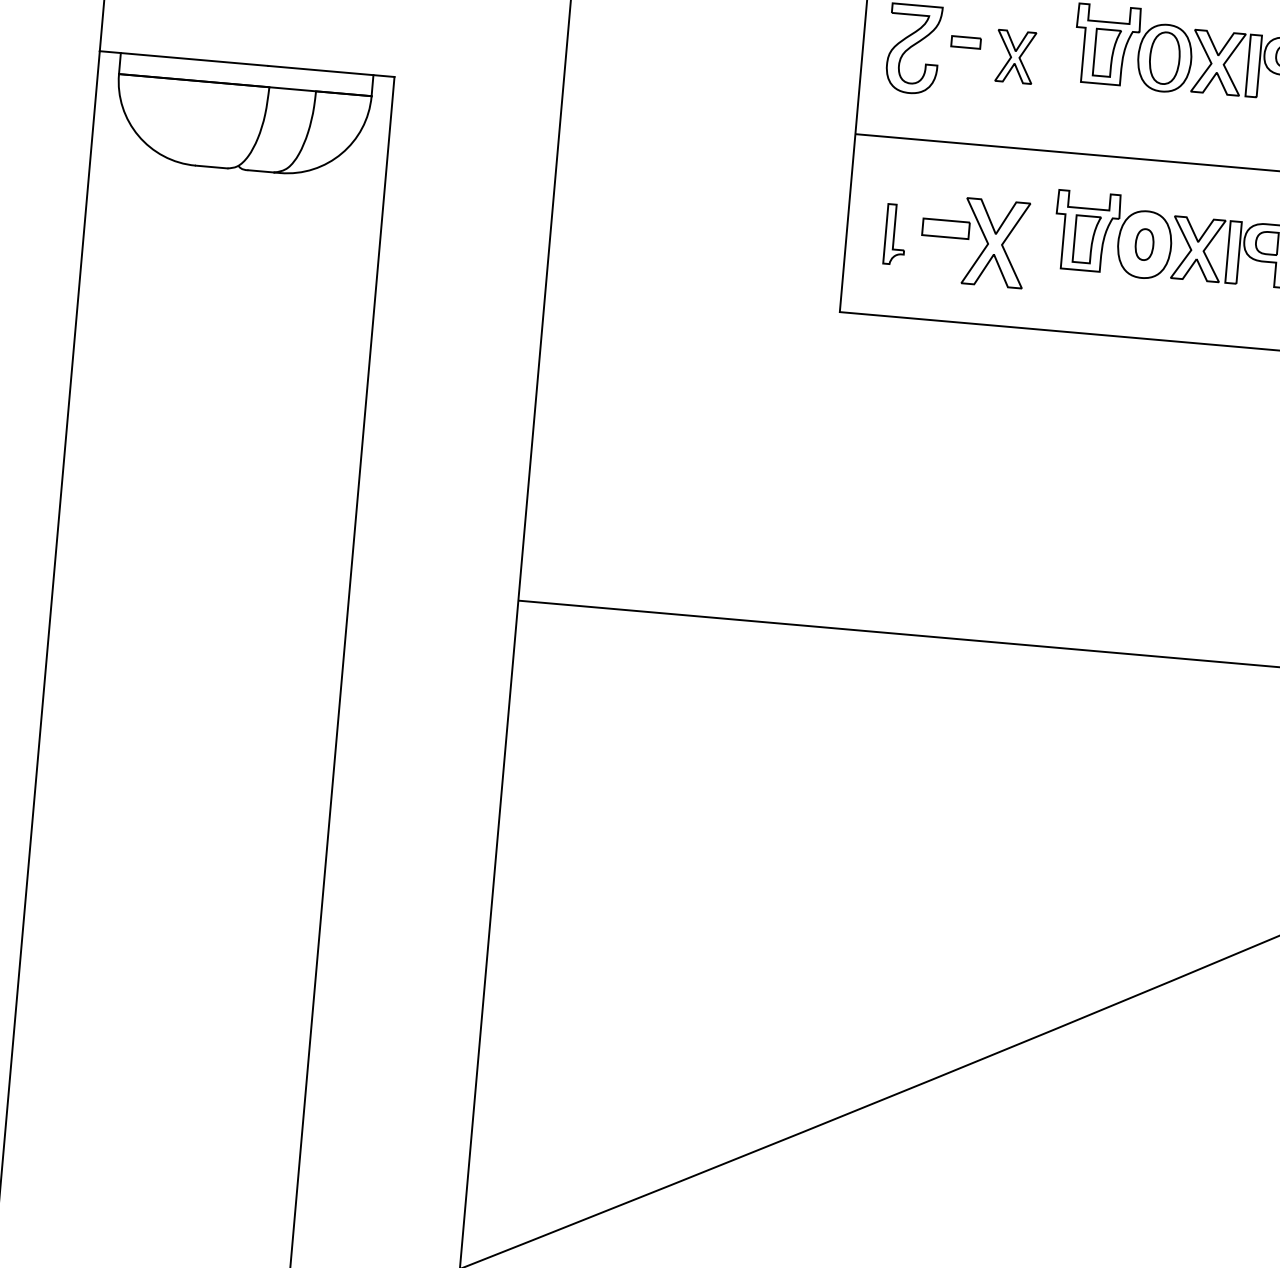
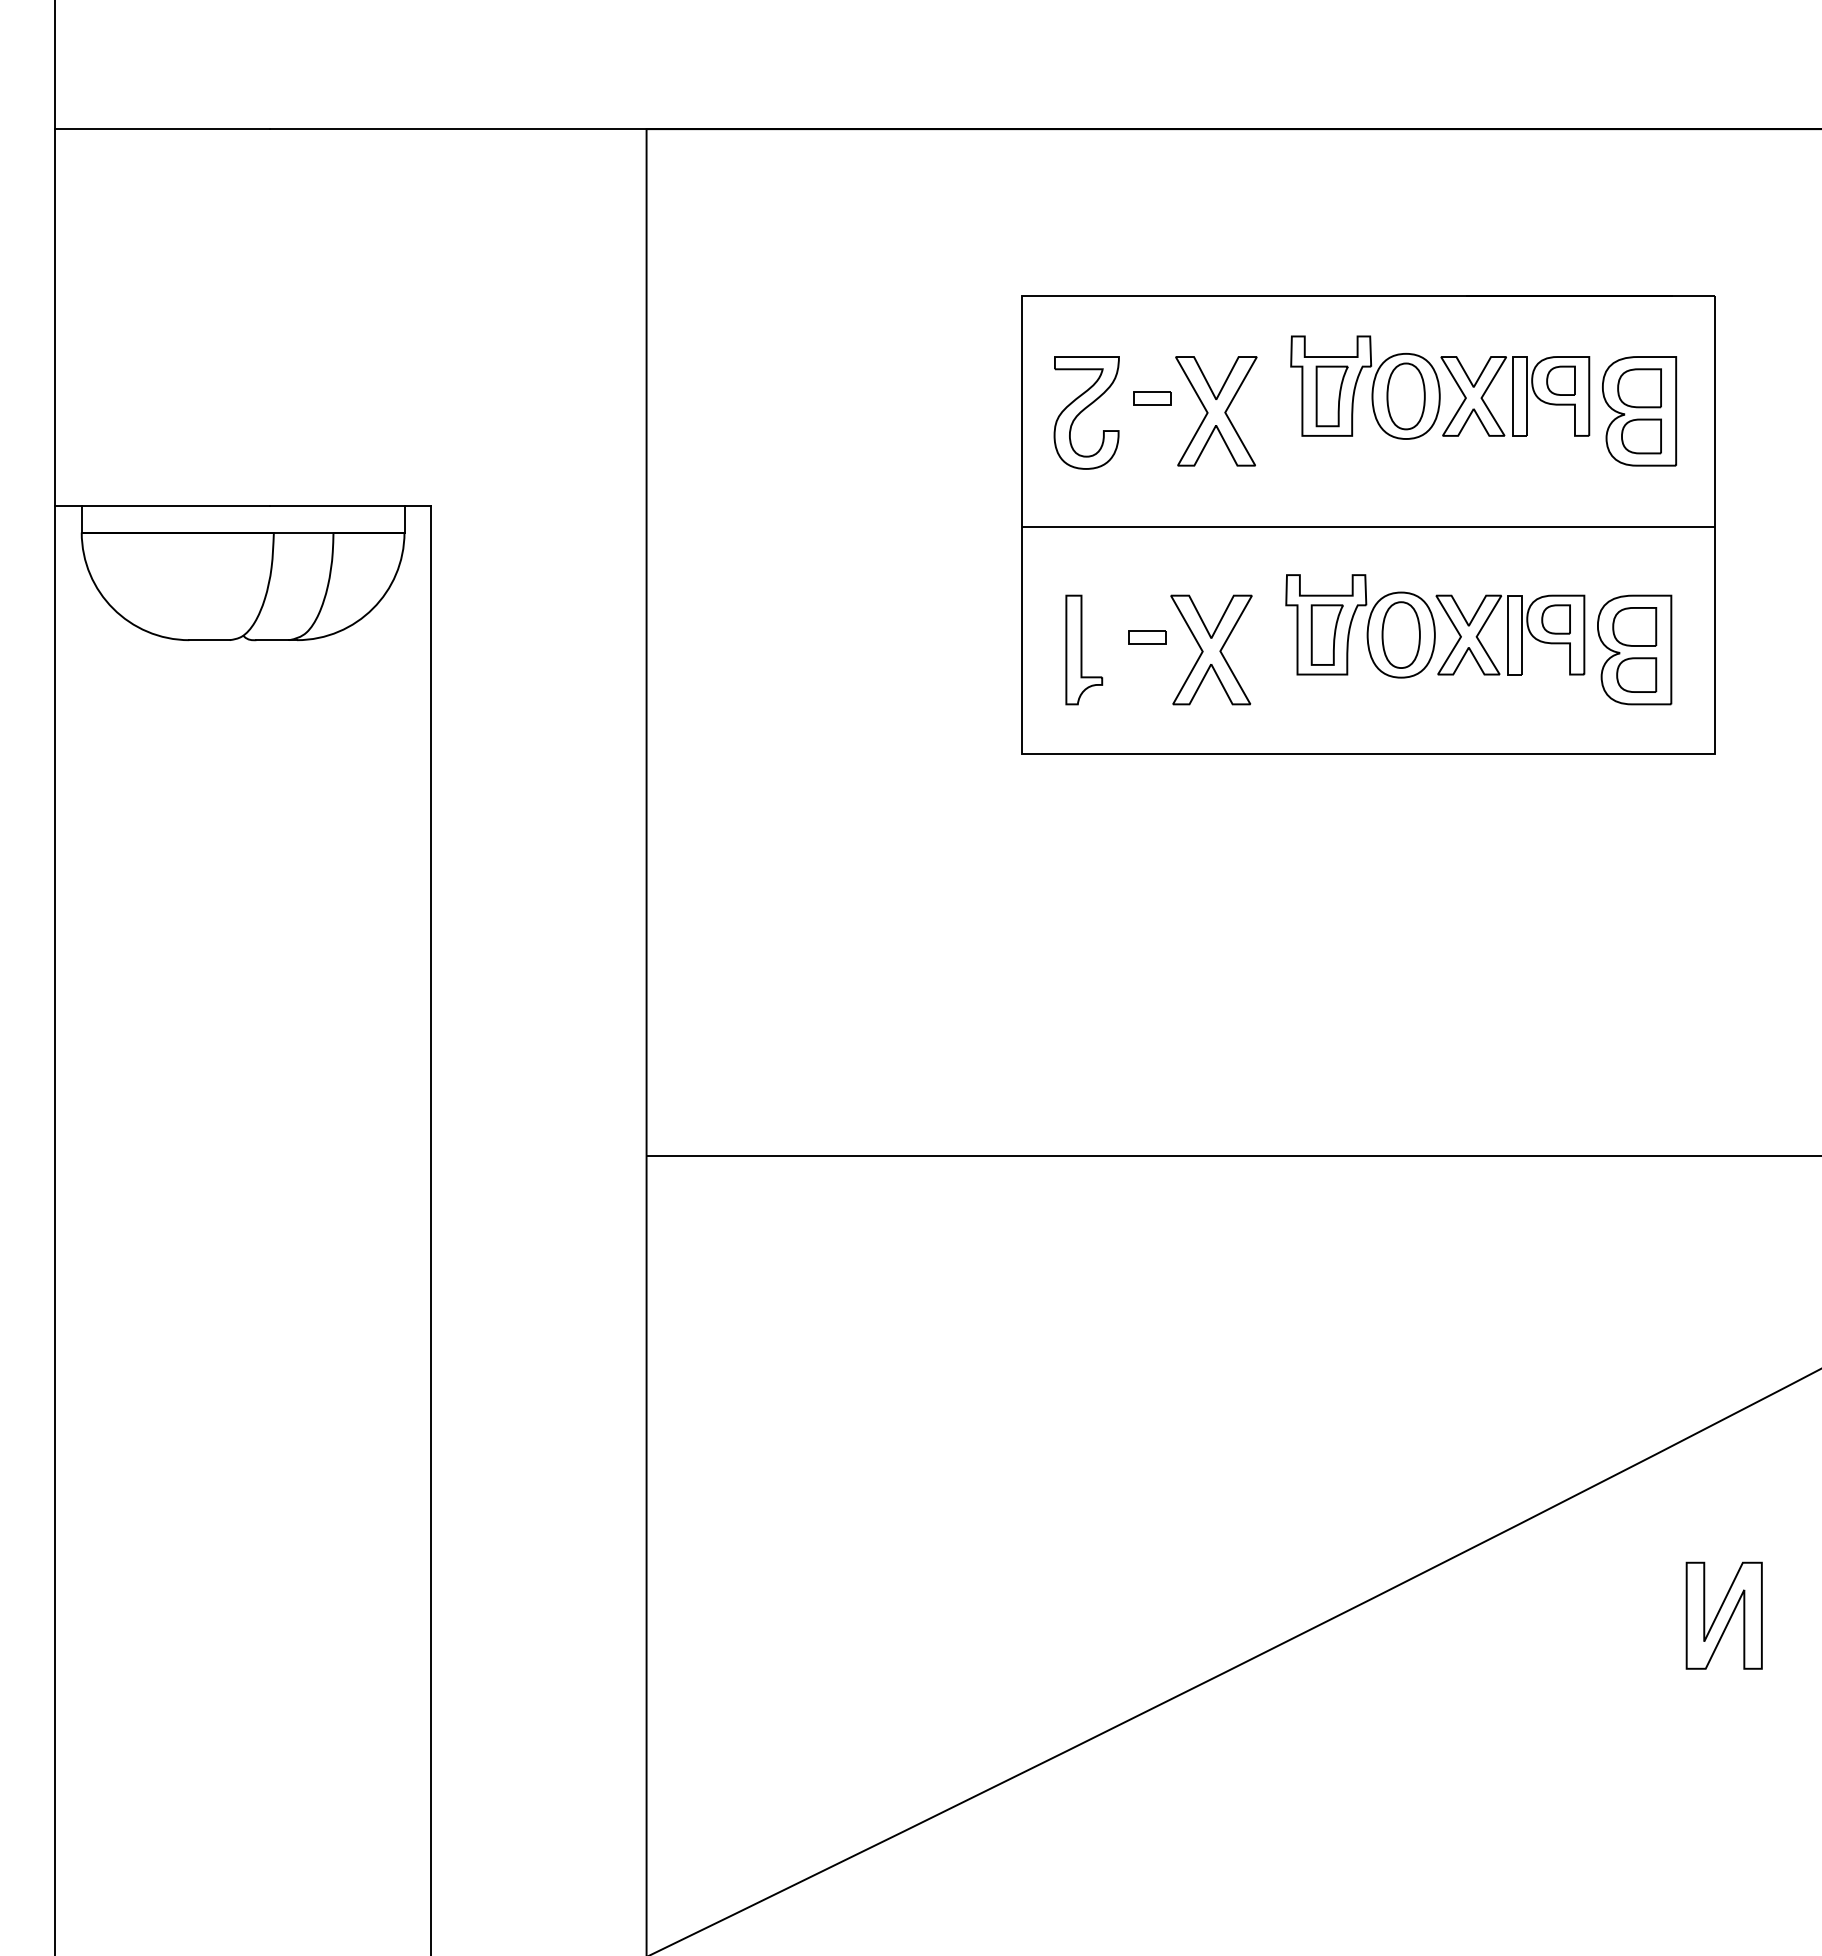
part: (1015, 57) -> (1216, 411), size x1.67
part: (945, 229) -> (1147, 637), size x0.62
part: (895, 234) -> (1084, 649), size x1.43
part: (1144, 244) -> (1400, 634), size x1.67

